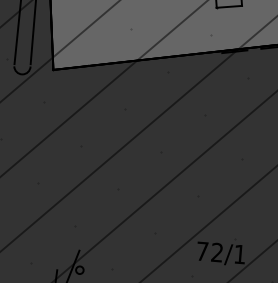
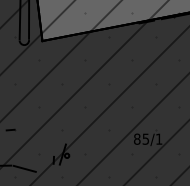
text: (209, 252) -> (141, 139), 72/1 -> 85/1

